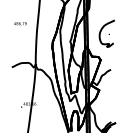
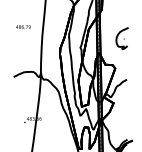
part: (106, 33) -> (121, 38), size x0.7

